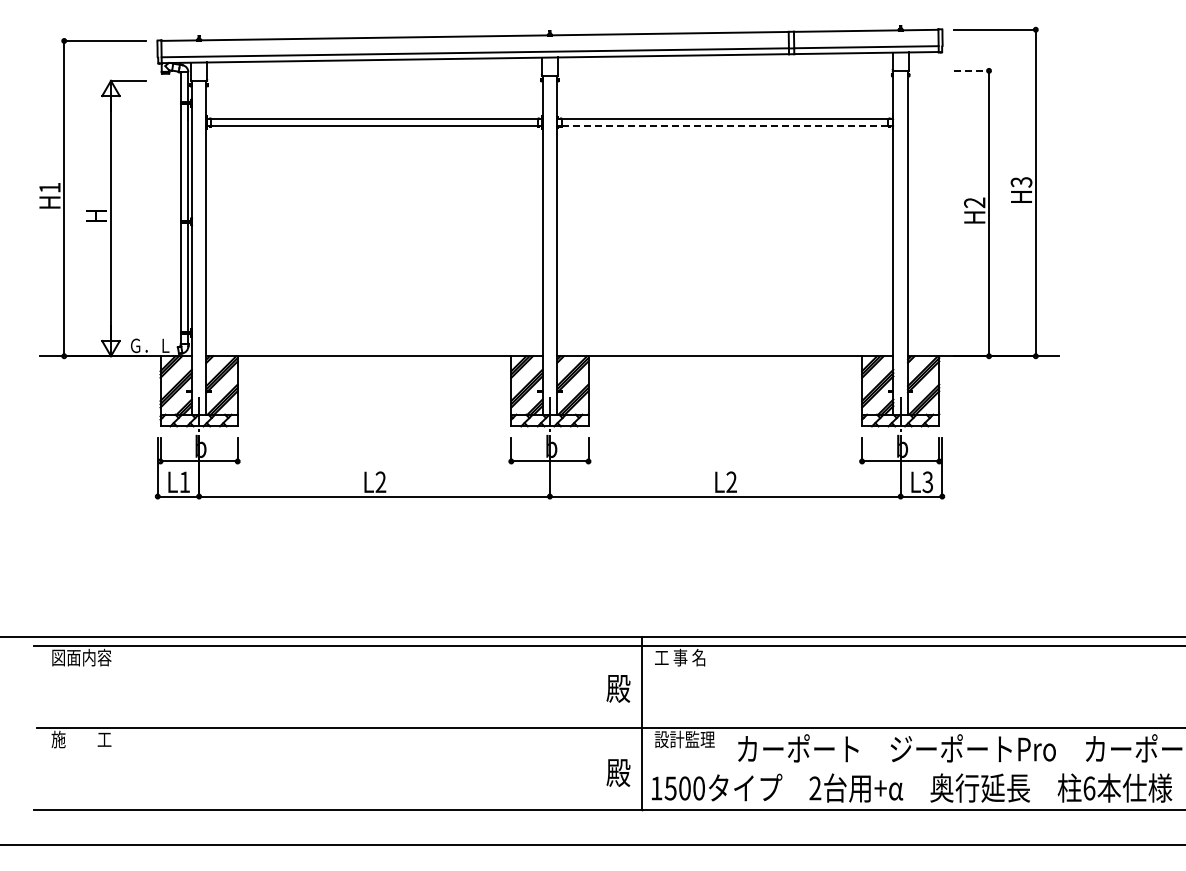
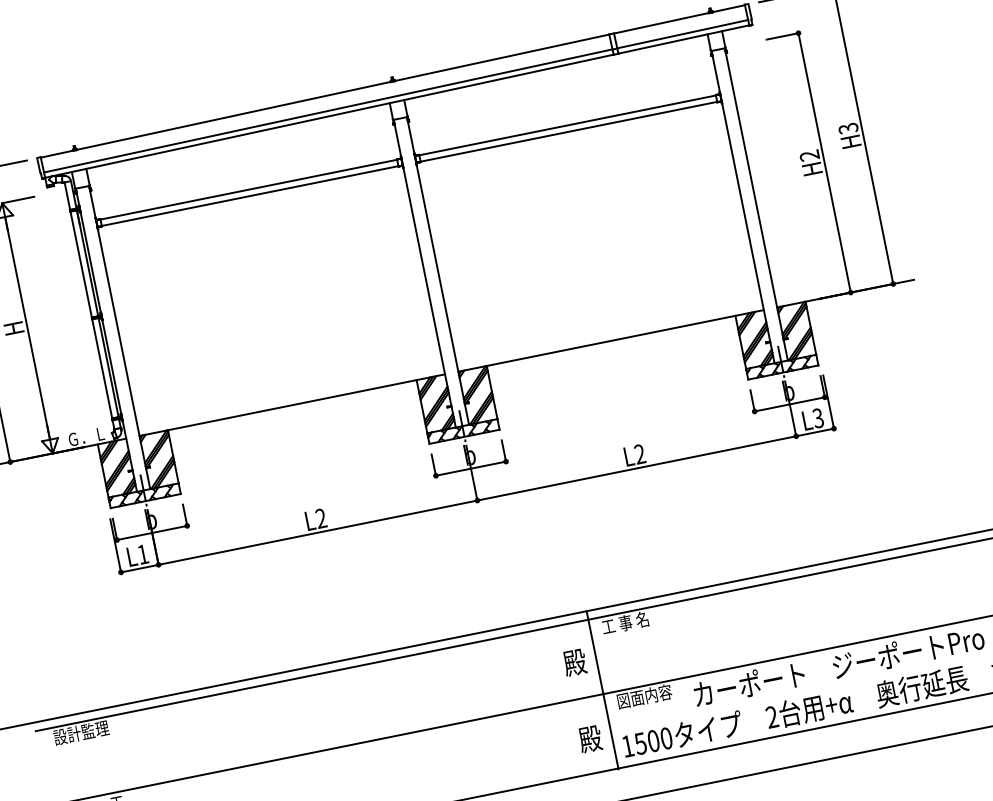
line: (971, 70) -> (782, 36), dashed -> solid
line: (725, 126) -> (569, 132), dashed -> solid
text: (81, 657) -> (81, 732), 図面内容 -> 設計監理
text: (684, 739) -> (644, 696), 設計監理 -> 図面内容

